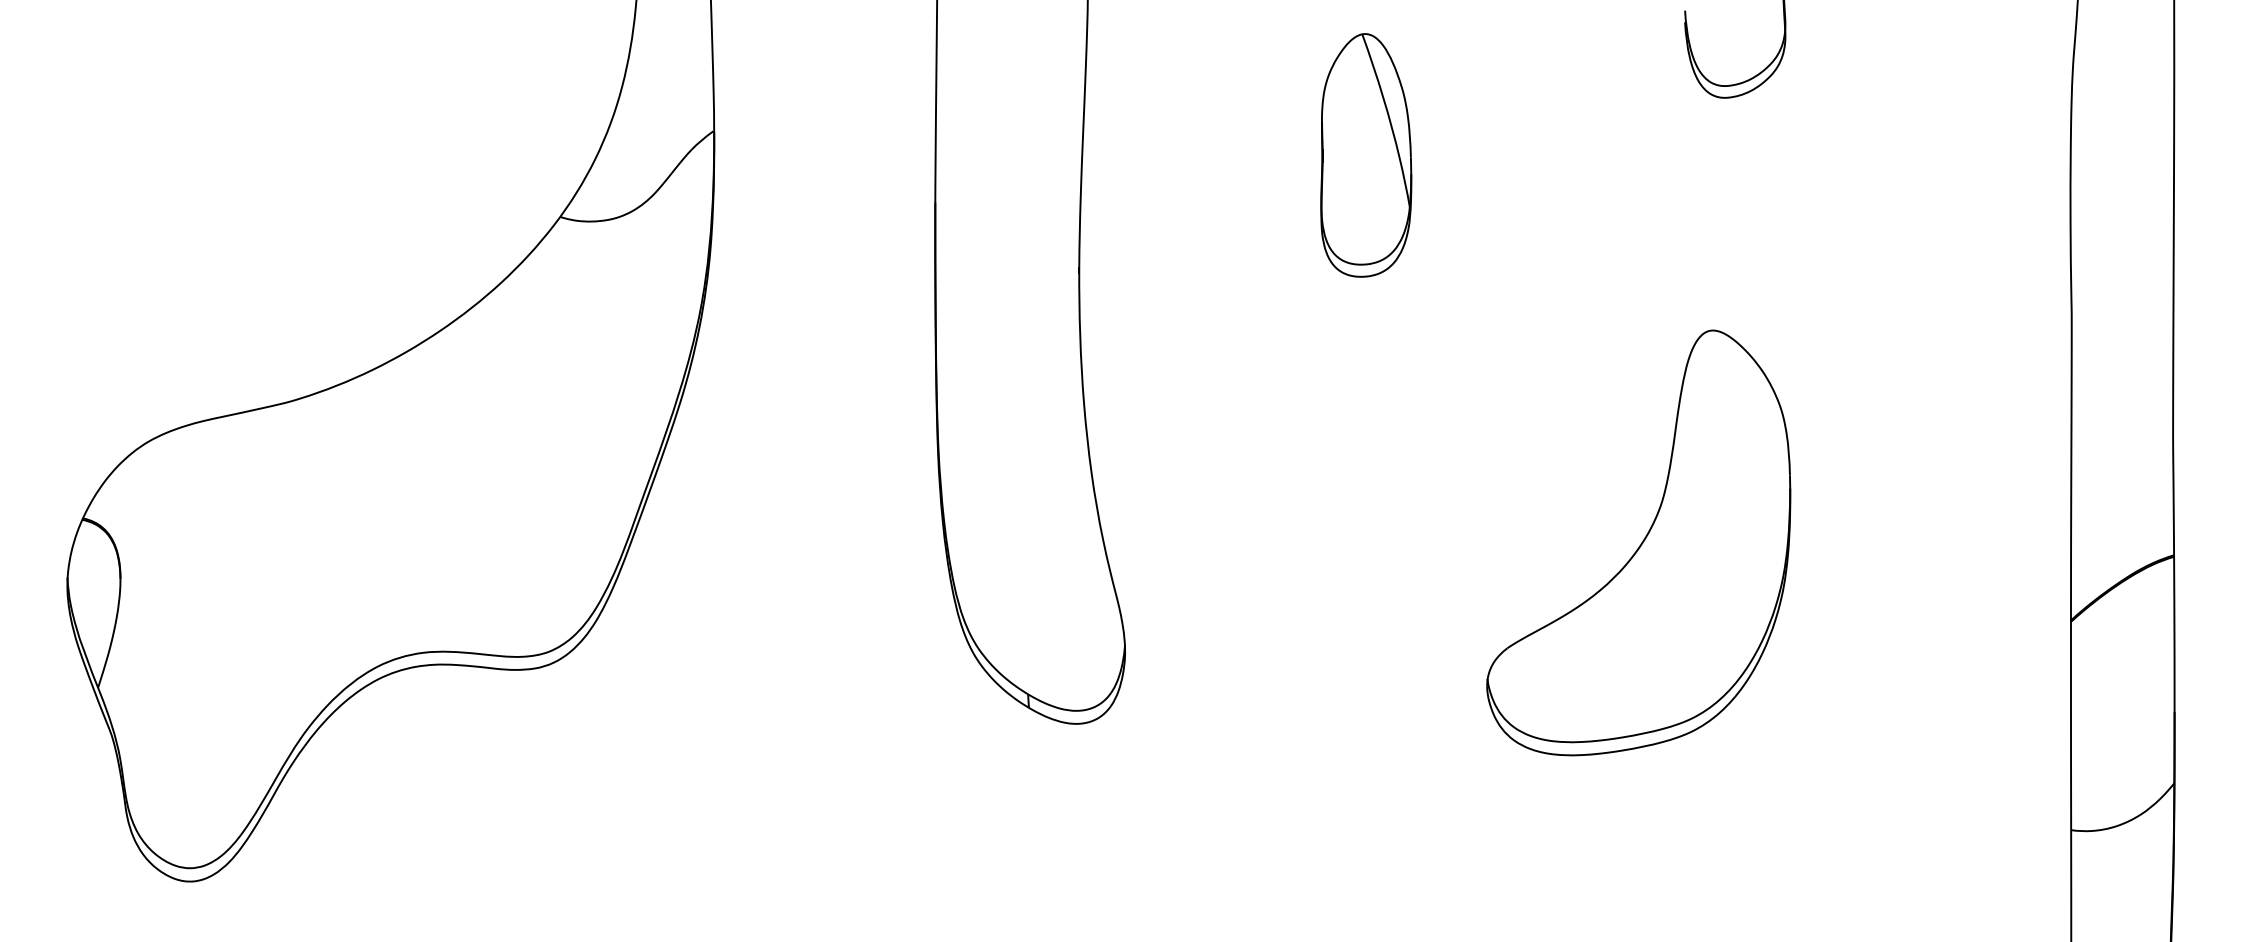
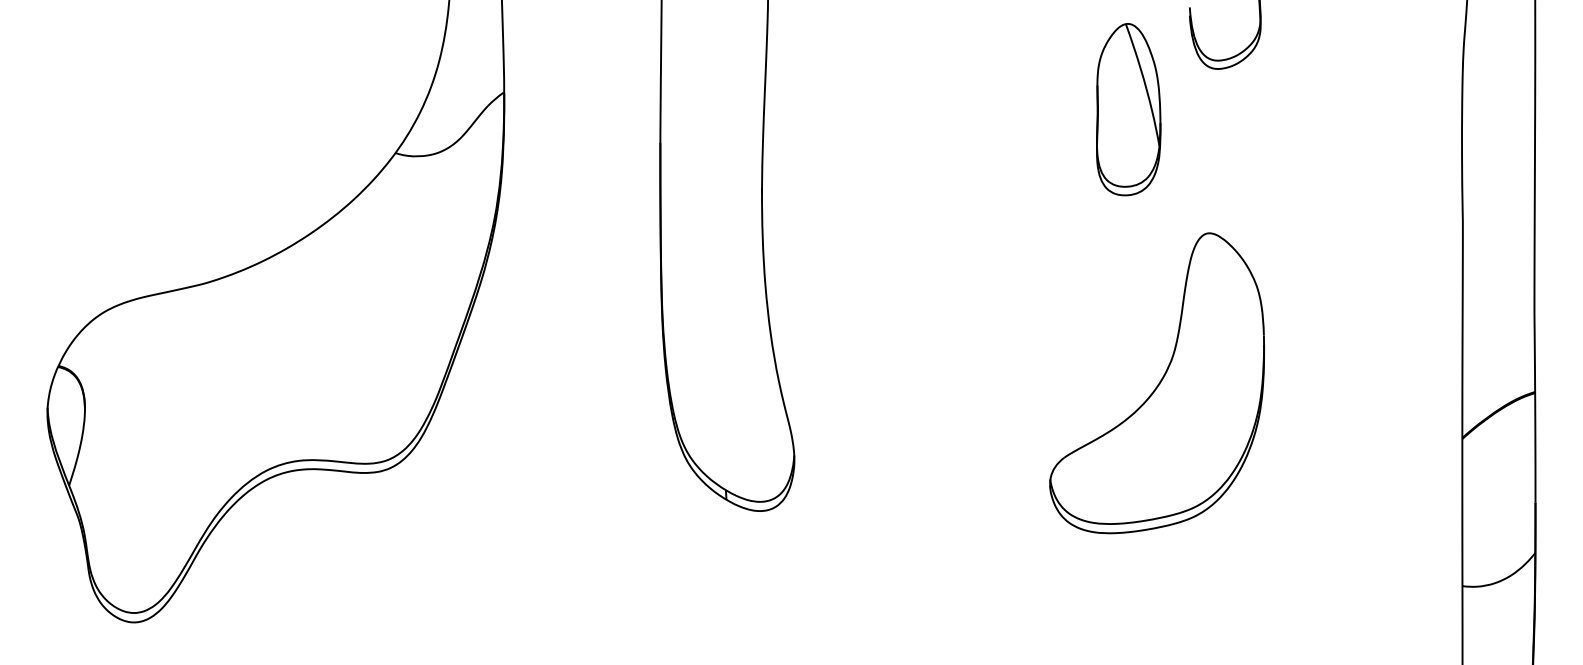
part: (1365, 155) -> (1128, 109), moved

